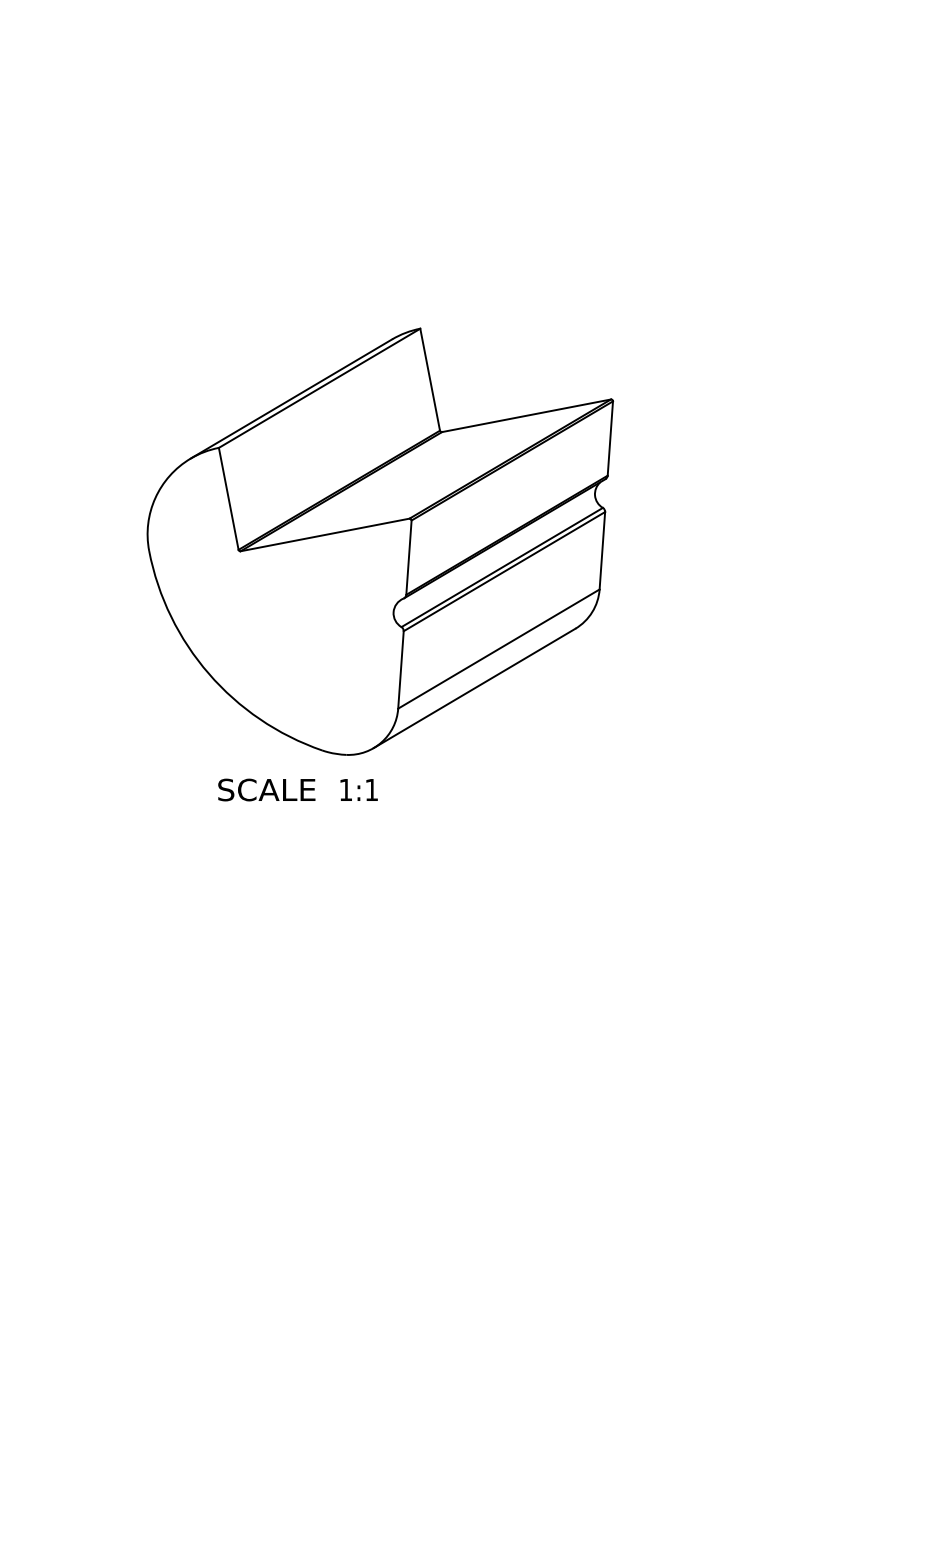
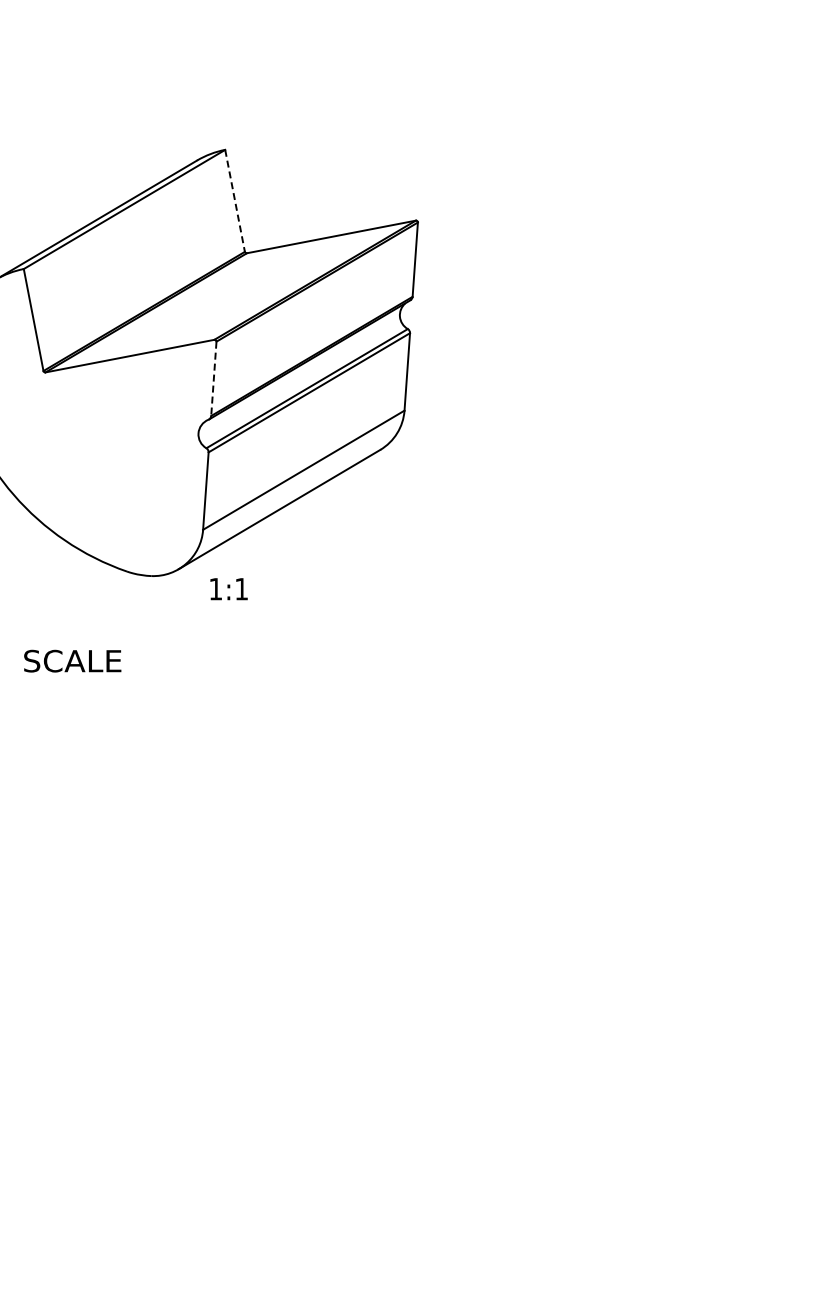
line: (430, 379) -> (235, 200), solid -> dashed
line: (408, 558) -> (213, 379), solid -> dashed
text: (266, 789) -> (72, 660), moved
text: (358, 789) -> (228, 588), moved

